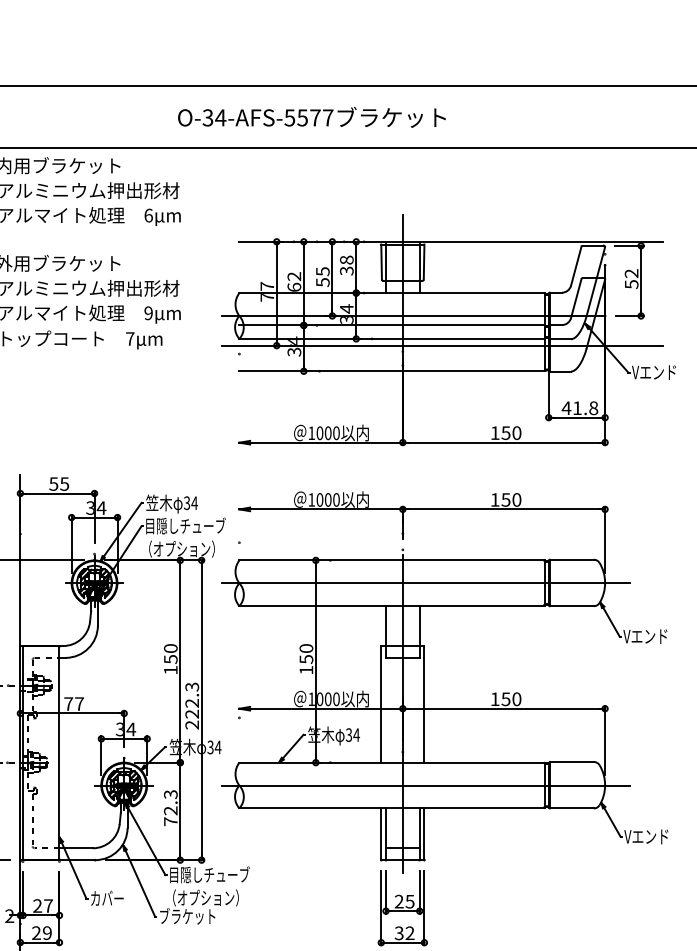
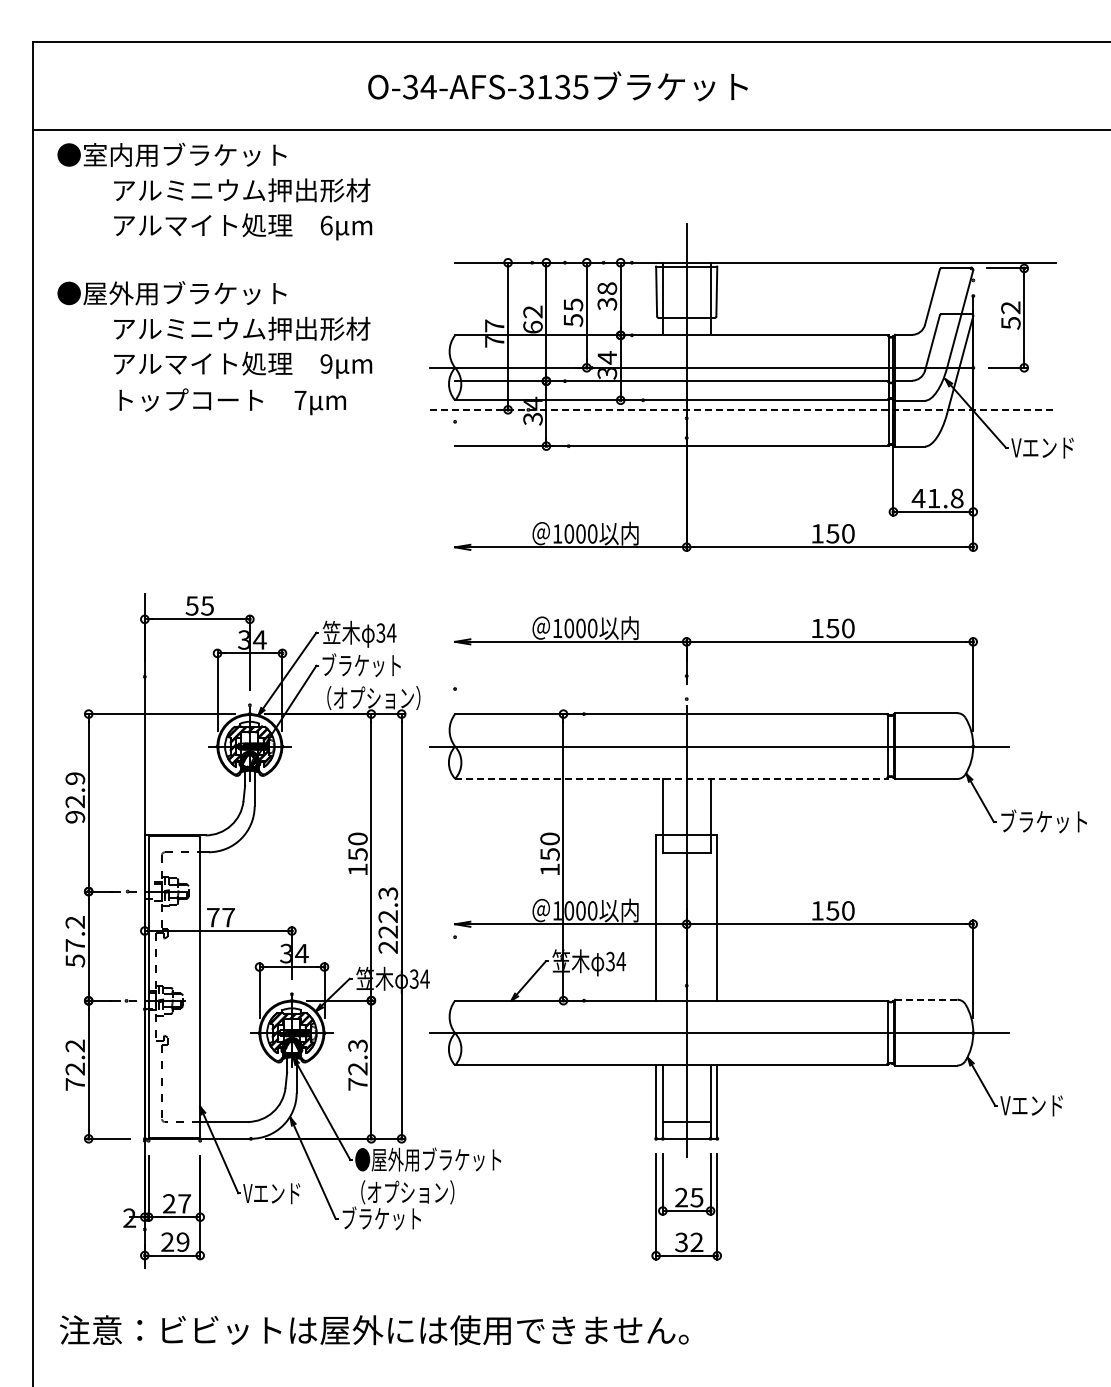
text: (308, 117) -> (553, 86), O-34-AFS-5577 -> O-34-AFS-3135
line: (442, 345) -> (743, 409), solid -> dashed
text: (185, 526) -> (378, 665), 目隠しチューブ -> ブラケット
line: (392, 605) -> (671, 778), solid -> dashed
text: (653, 636) -> (1042, 821), Vエンド -> ブラケット
line: (571, 761) -> (925, 999), solid -> dashed
text: (220, 874) -> (428, 1159), 目隠しチューブ -> ●屋外用ブラケット
text: (109, 898) -> (271, 1193), カバー -> Vエンド

